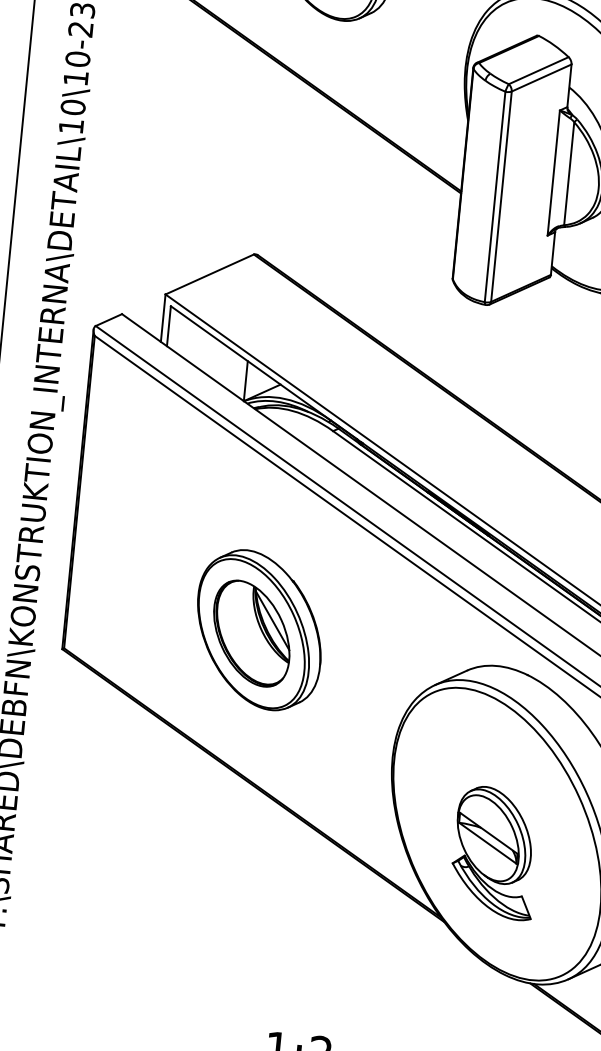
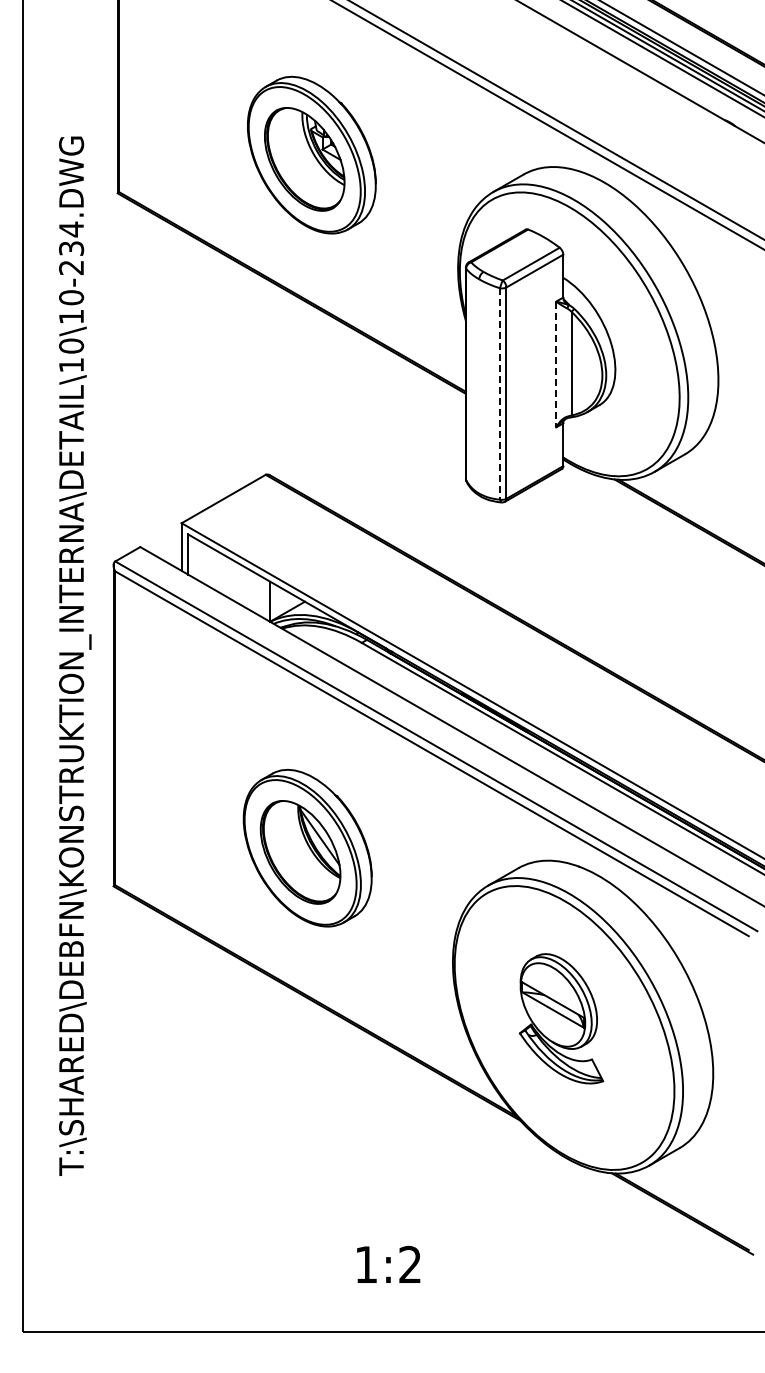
line: (554, 173) -> (556, 364), solid -> dashed
line: (495, 197) -> (500, 394), solid -> dashed
part: (495, 852) -> (561, 1018), moved

